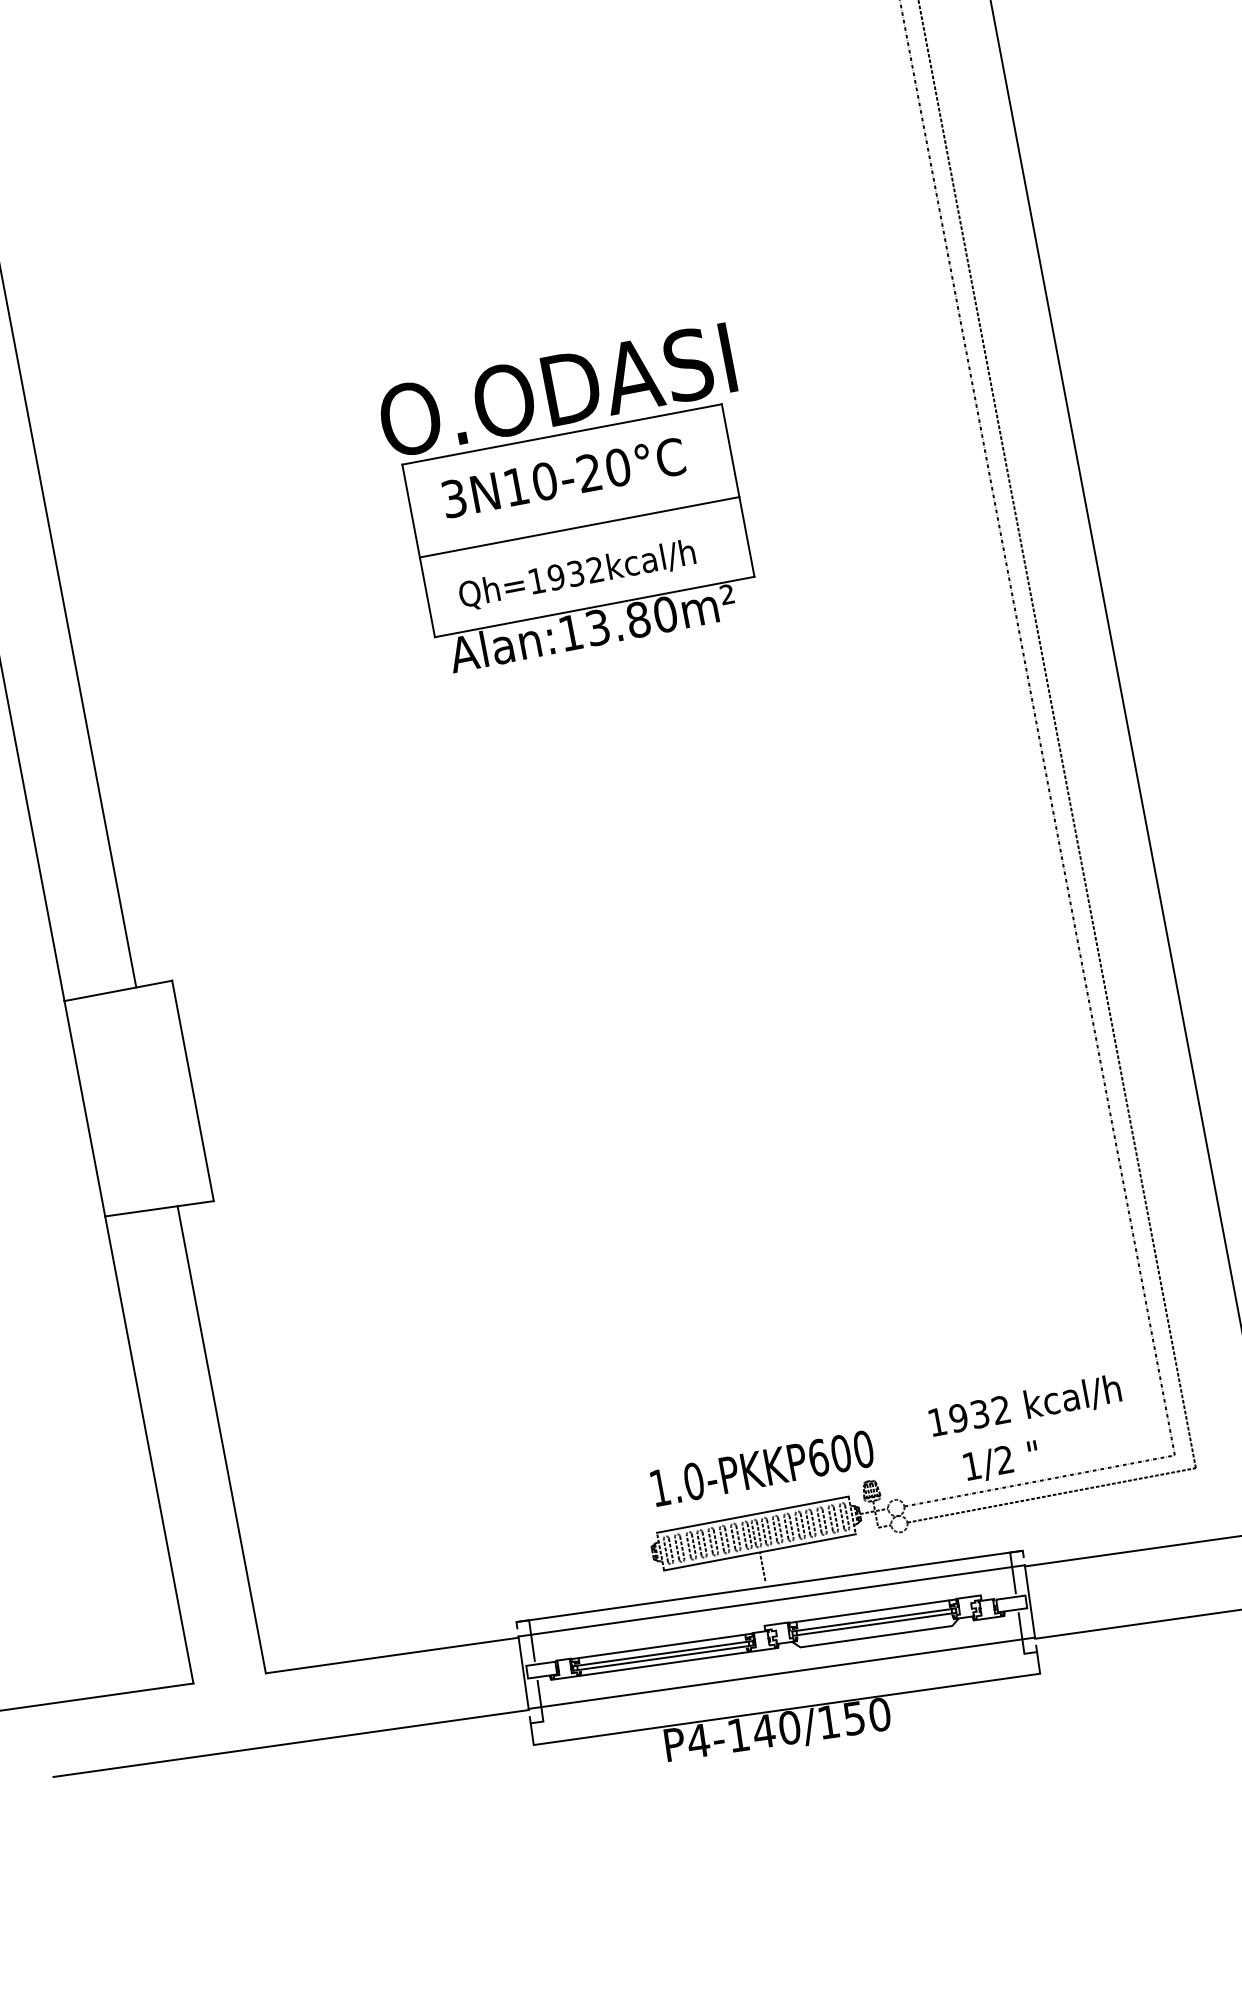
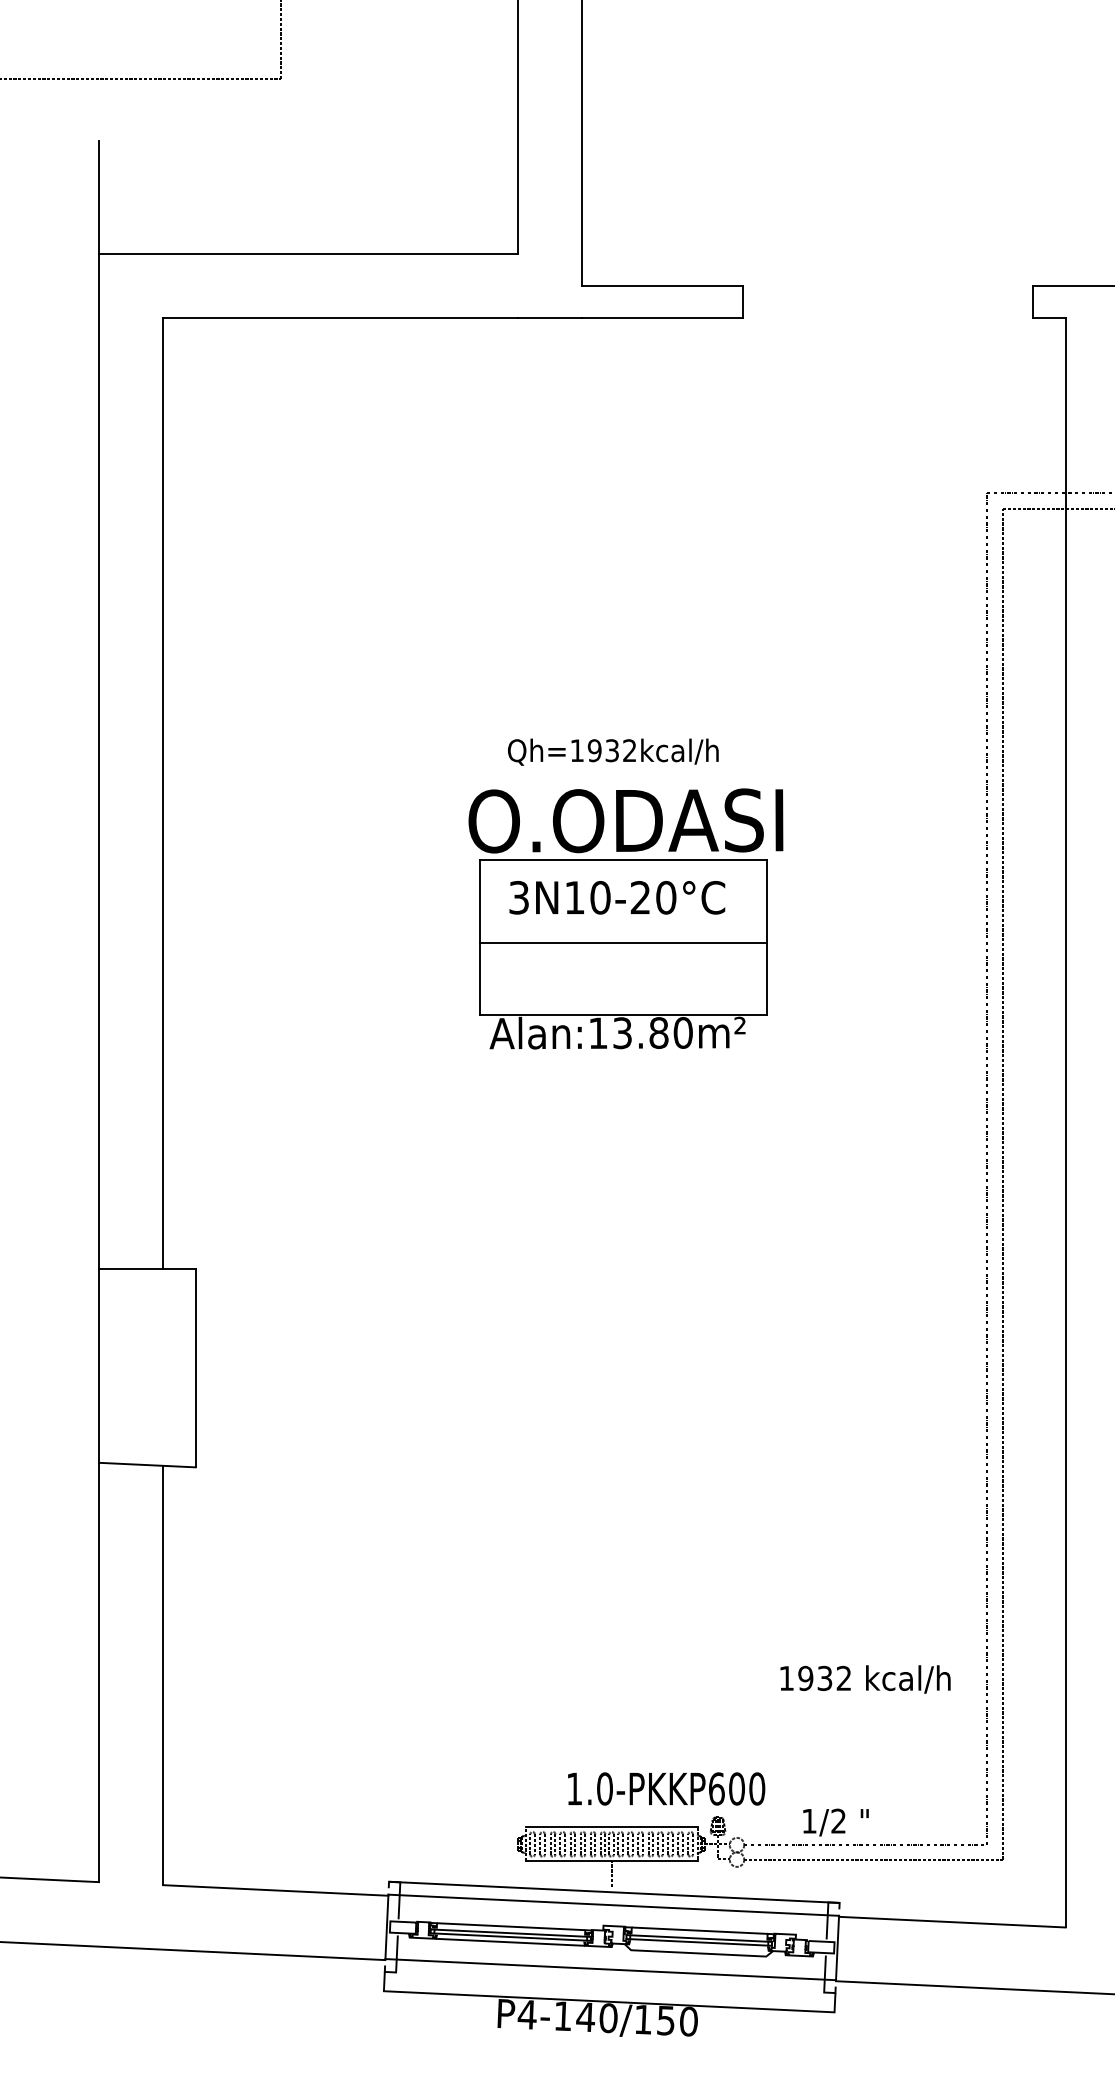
text: (577, 574) -> (613, 751), moved
text: (1025, 1406) -> (865, 1679), moved
text: (762, 1467) -> (666, 1788), moved

